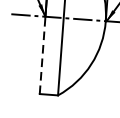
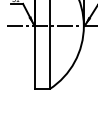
line: (42, 55) -> (34, 57), dashed -> solid

